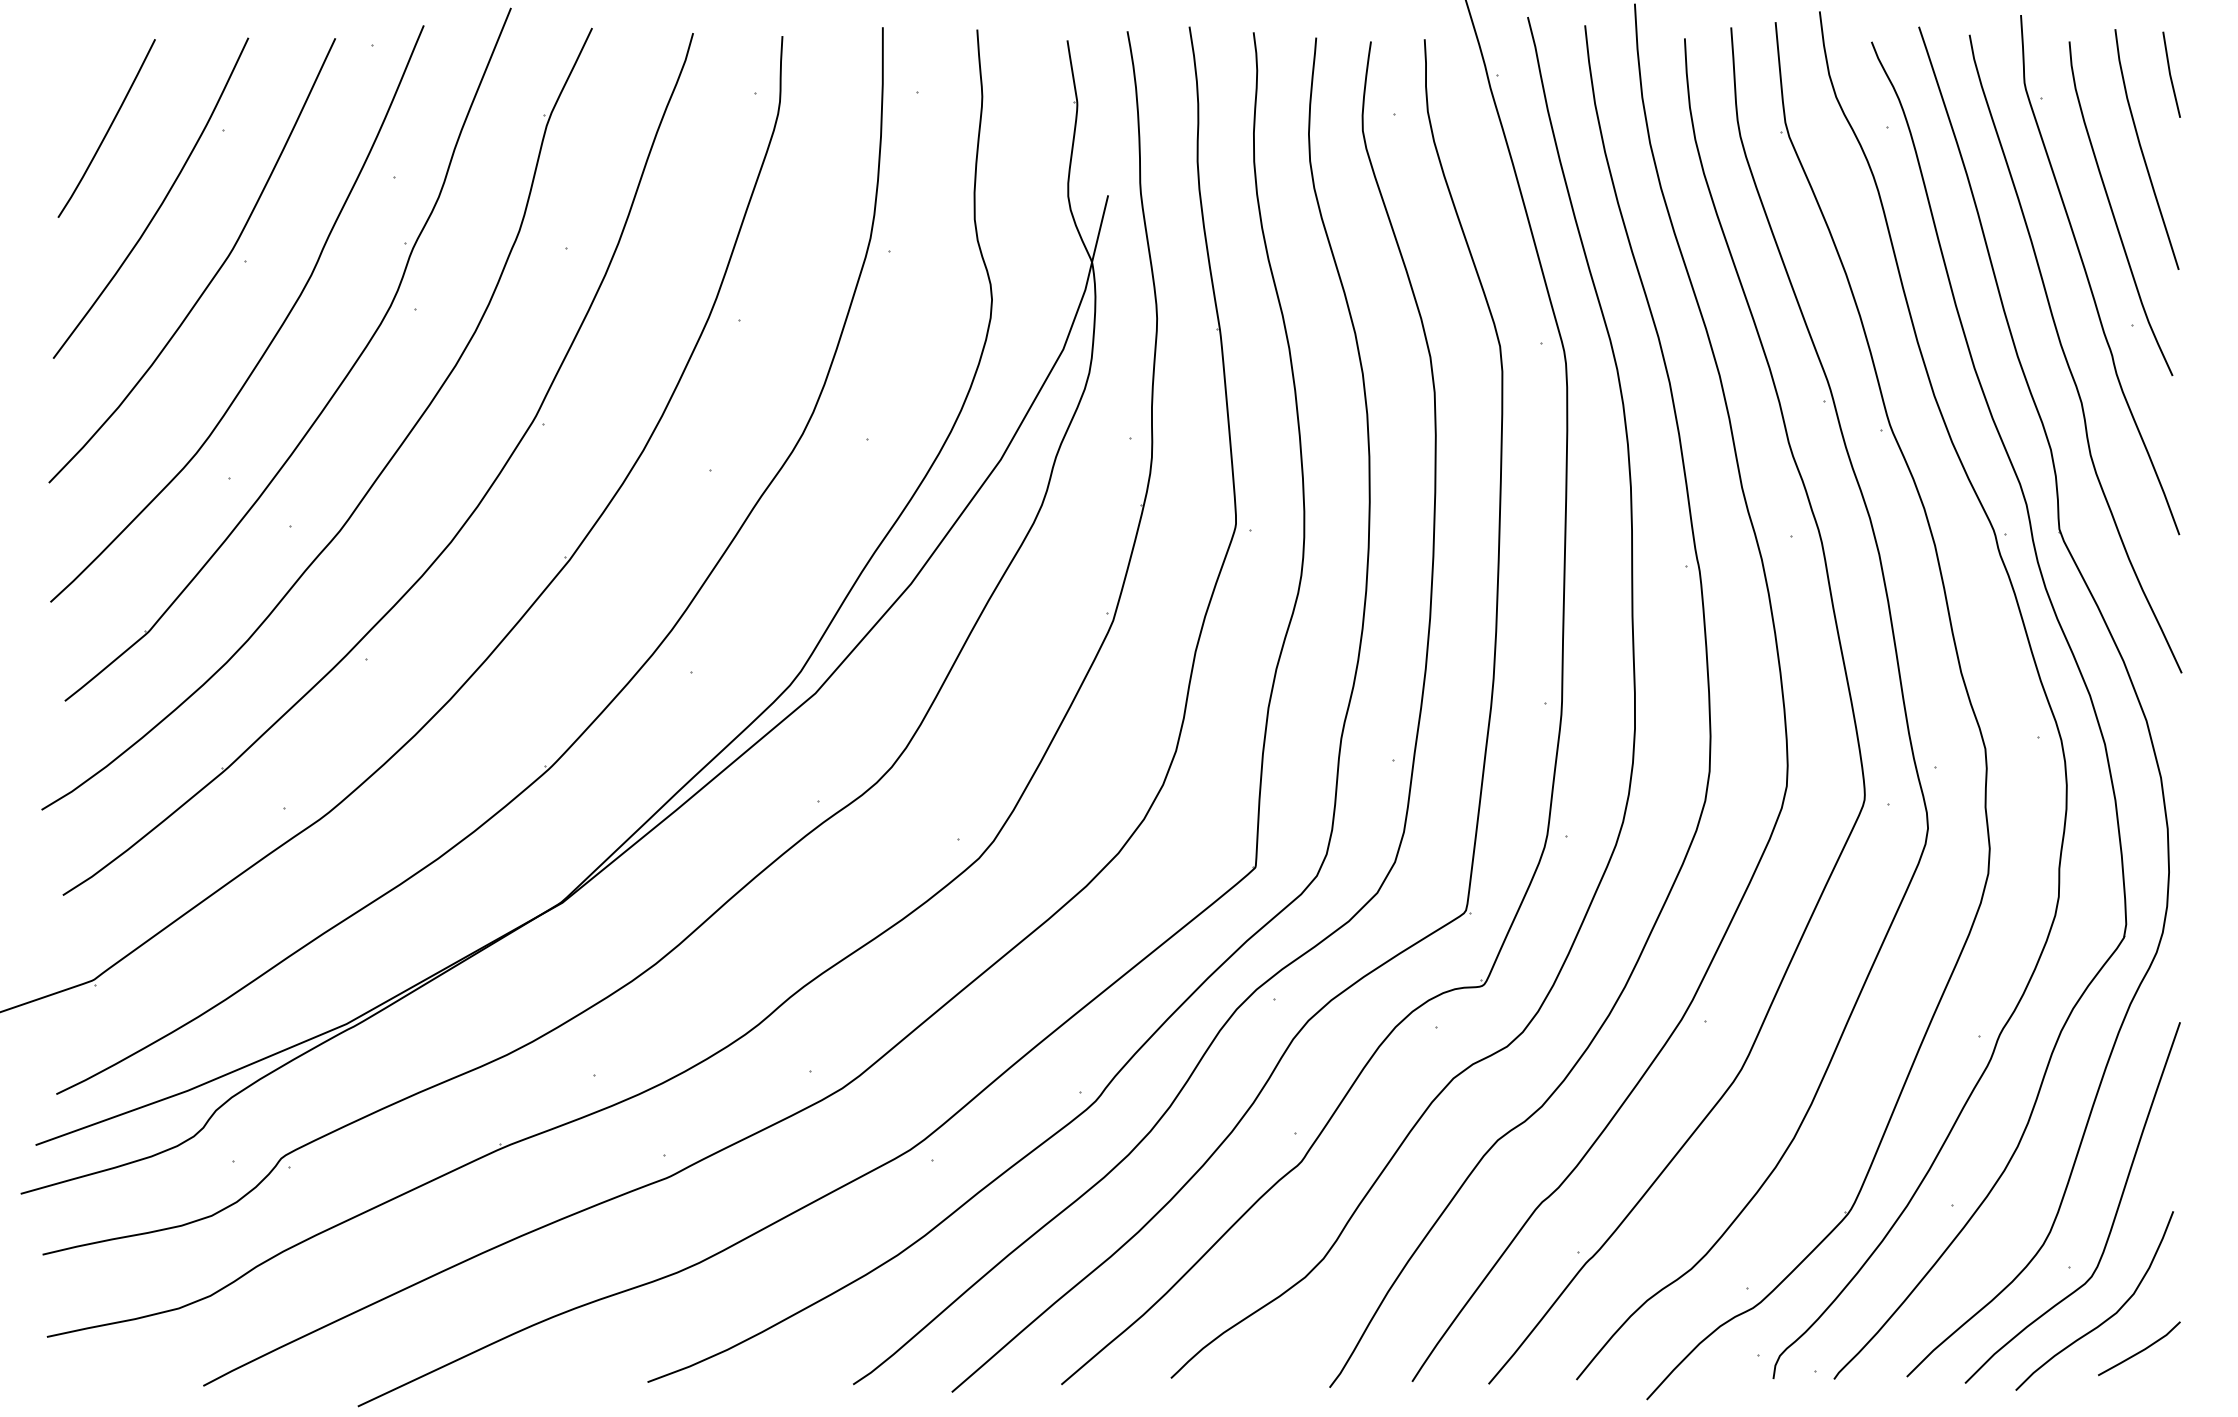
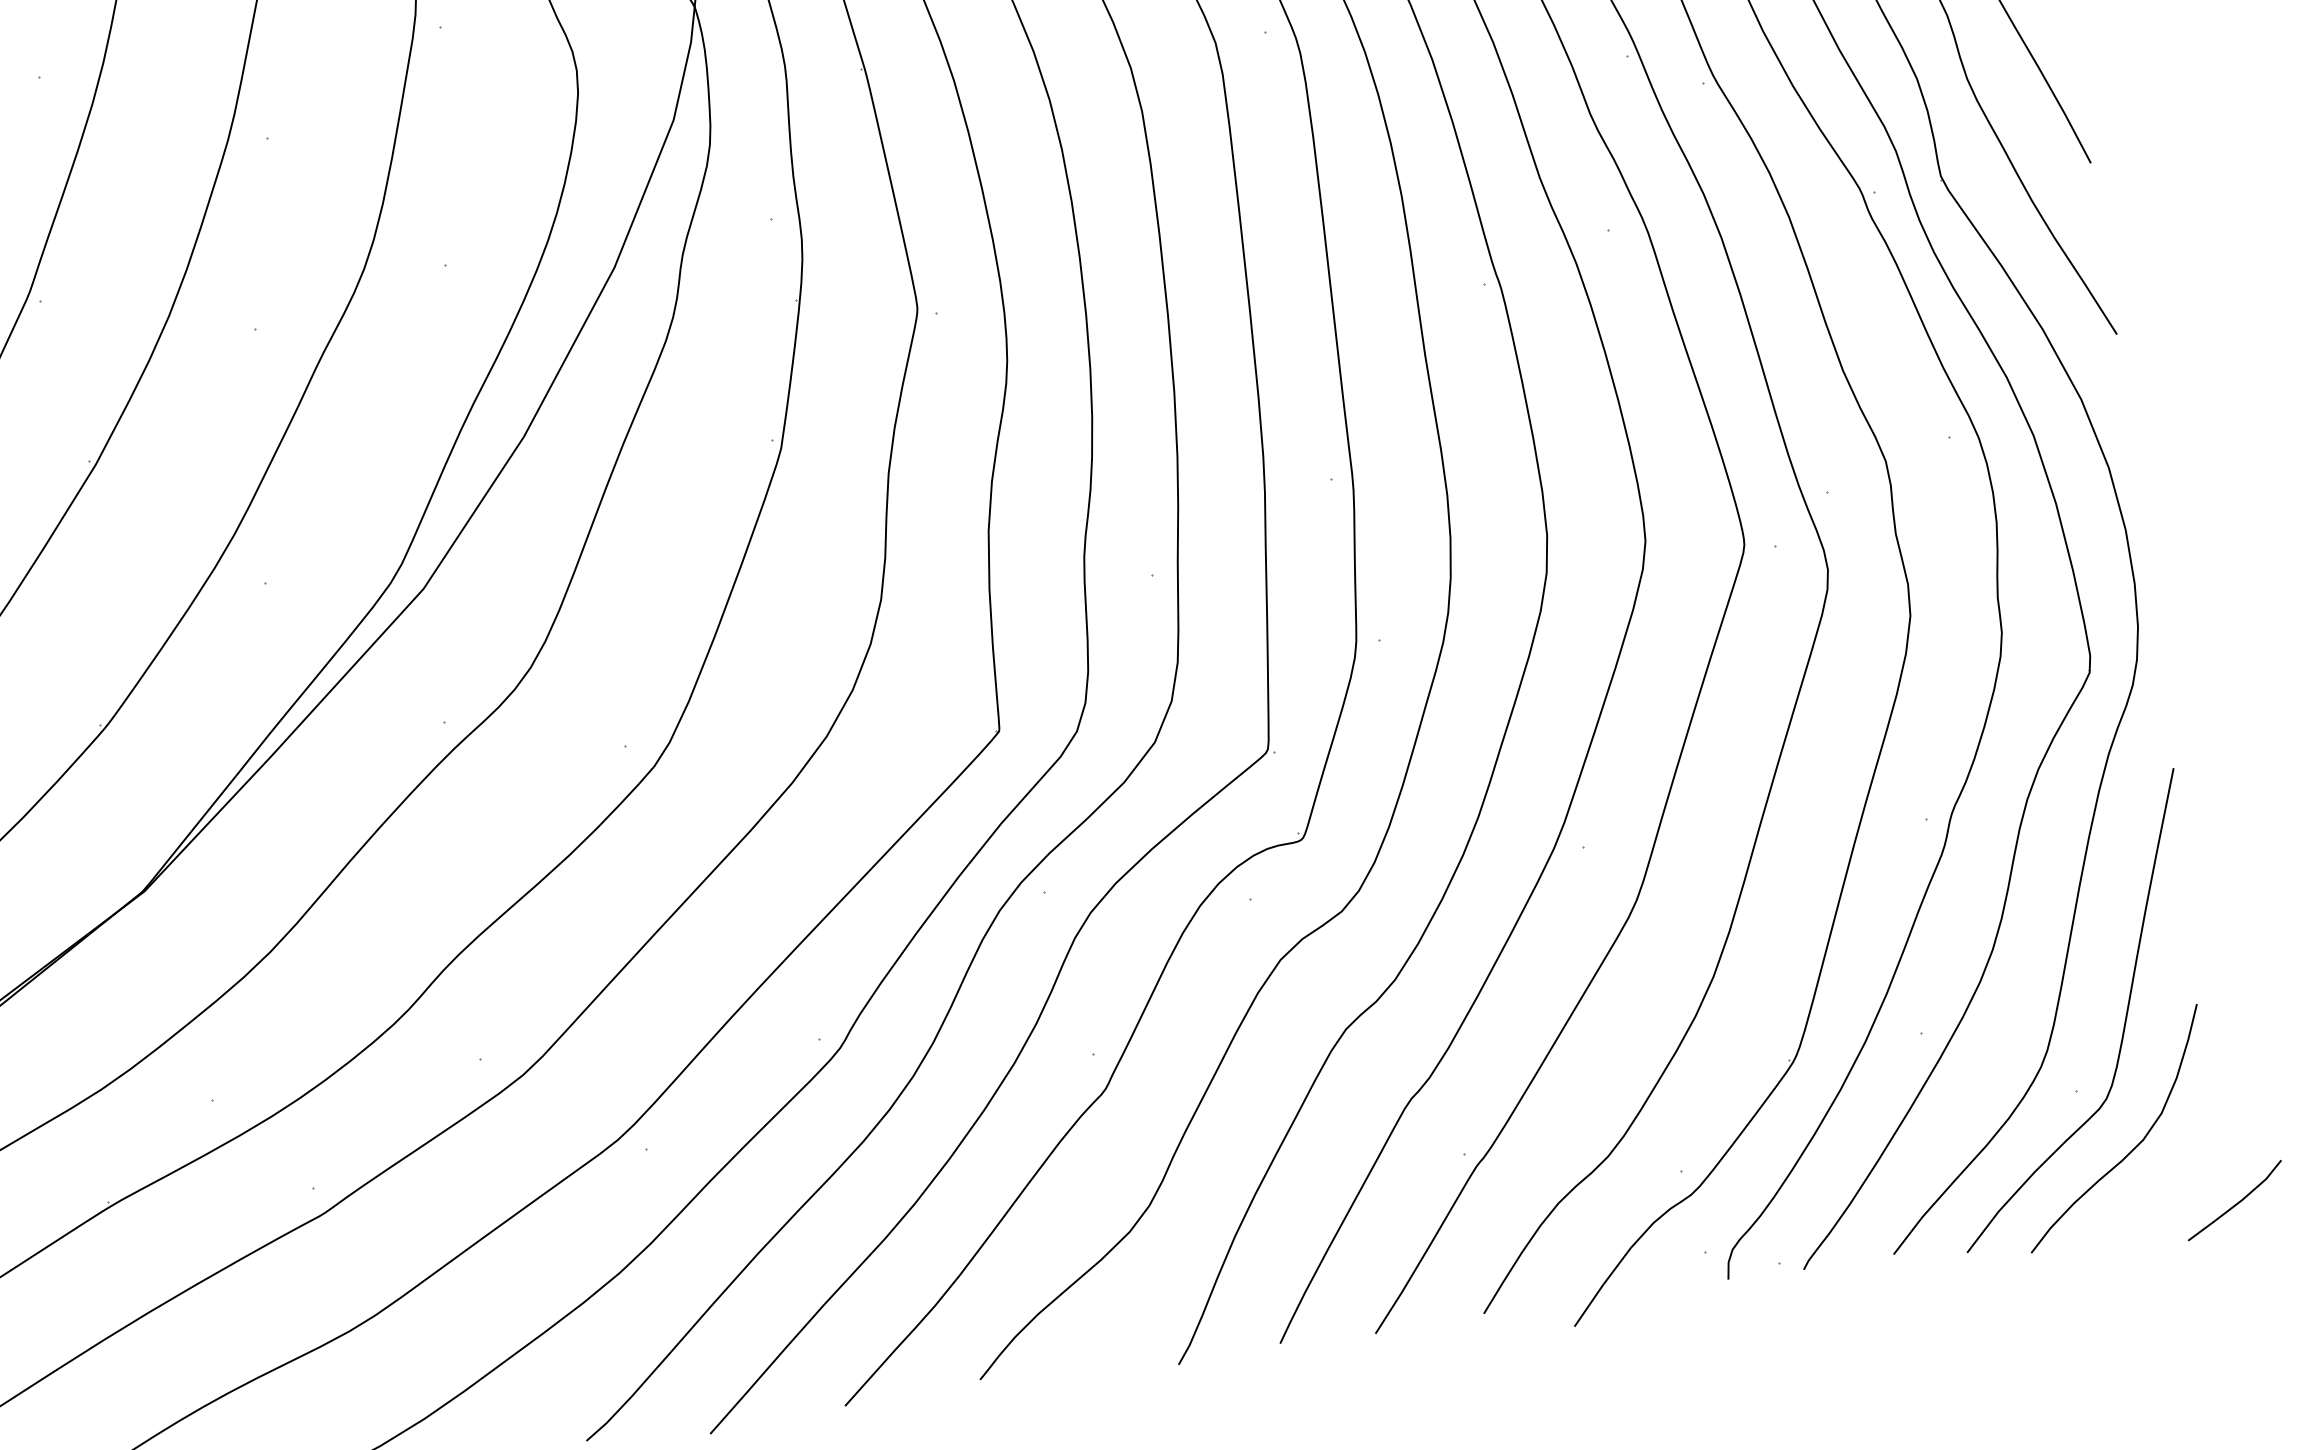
line: (2140, 1350) -> (2236, 1202), moved

